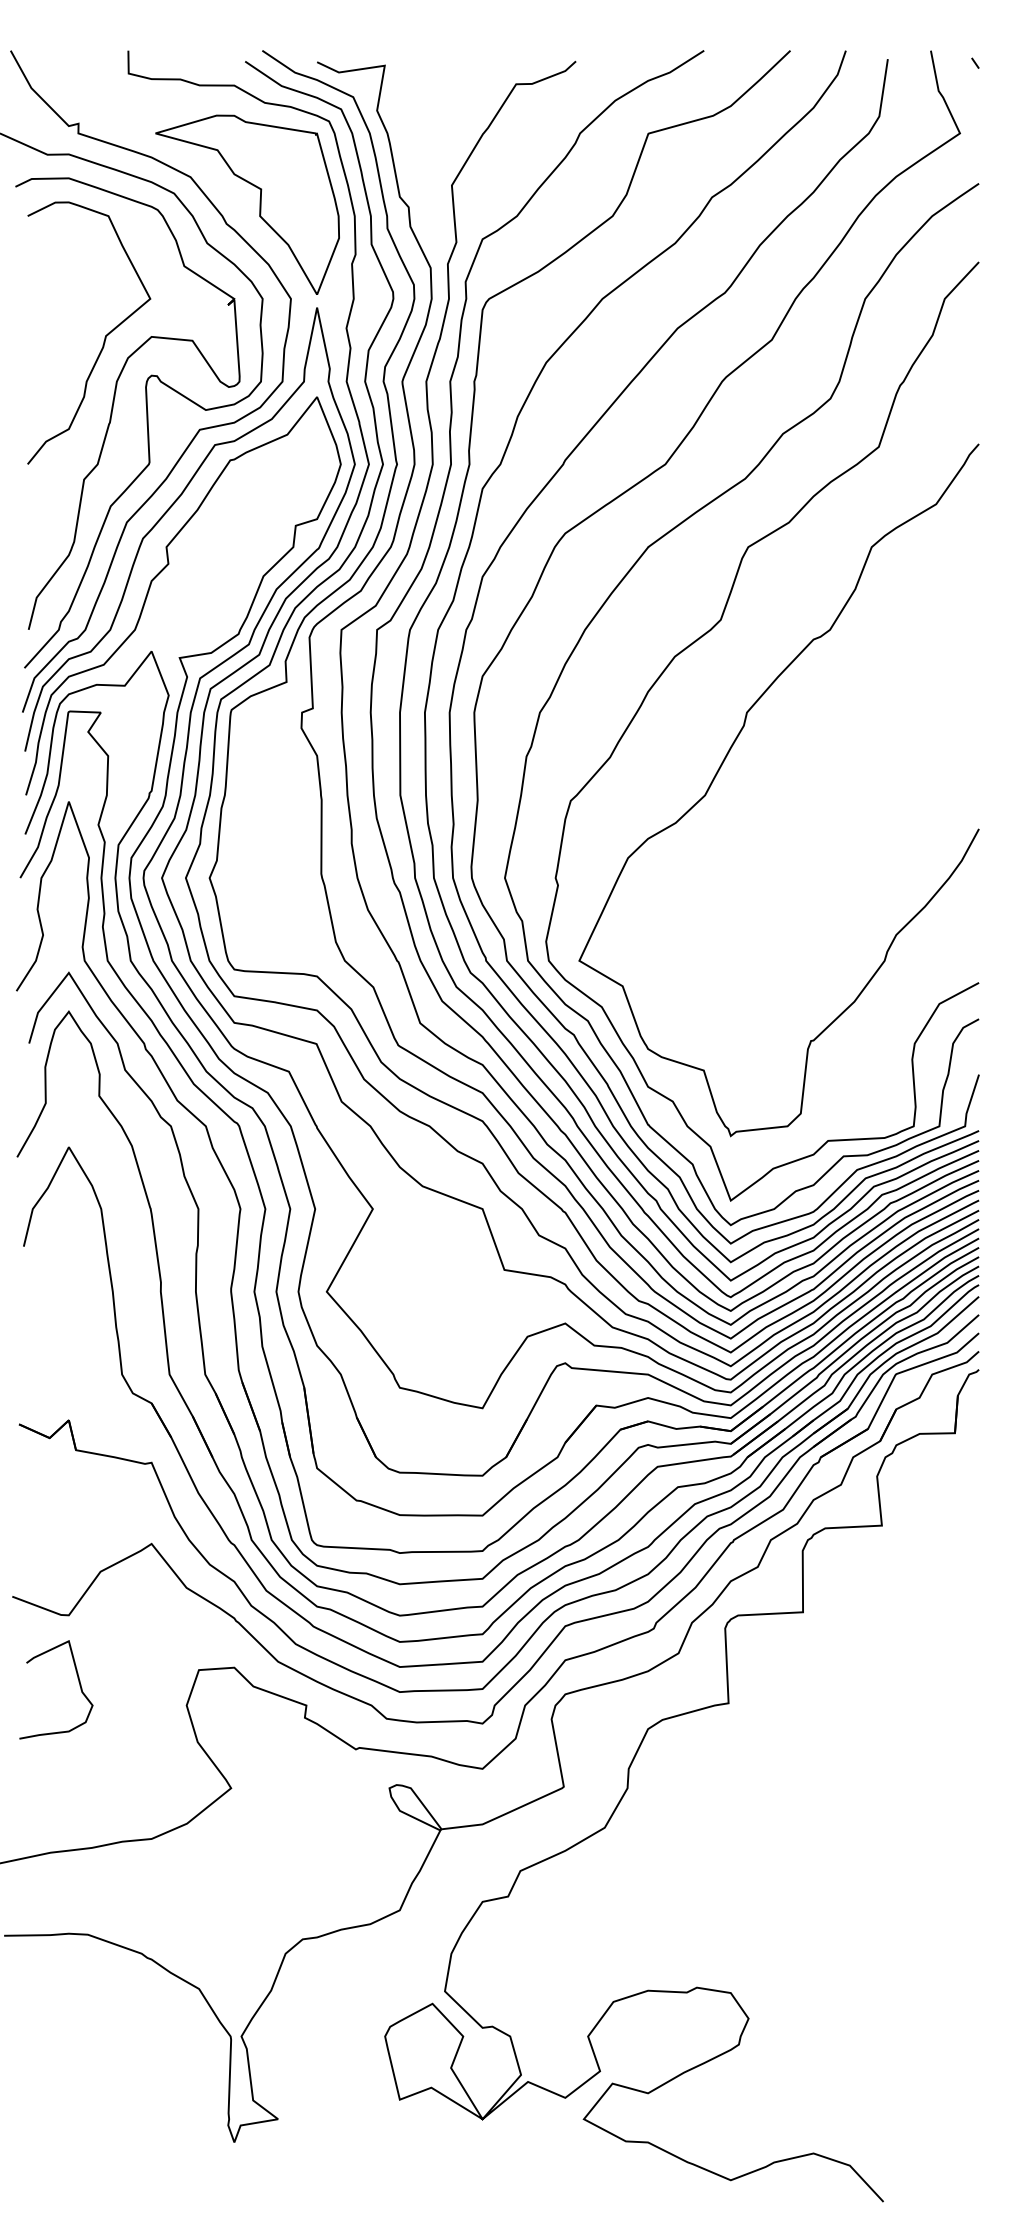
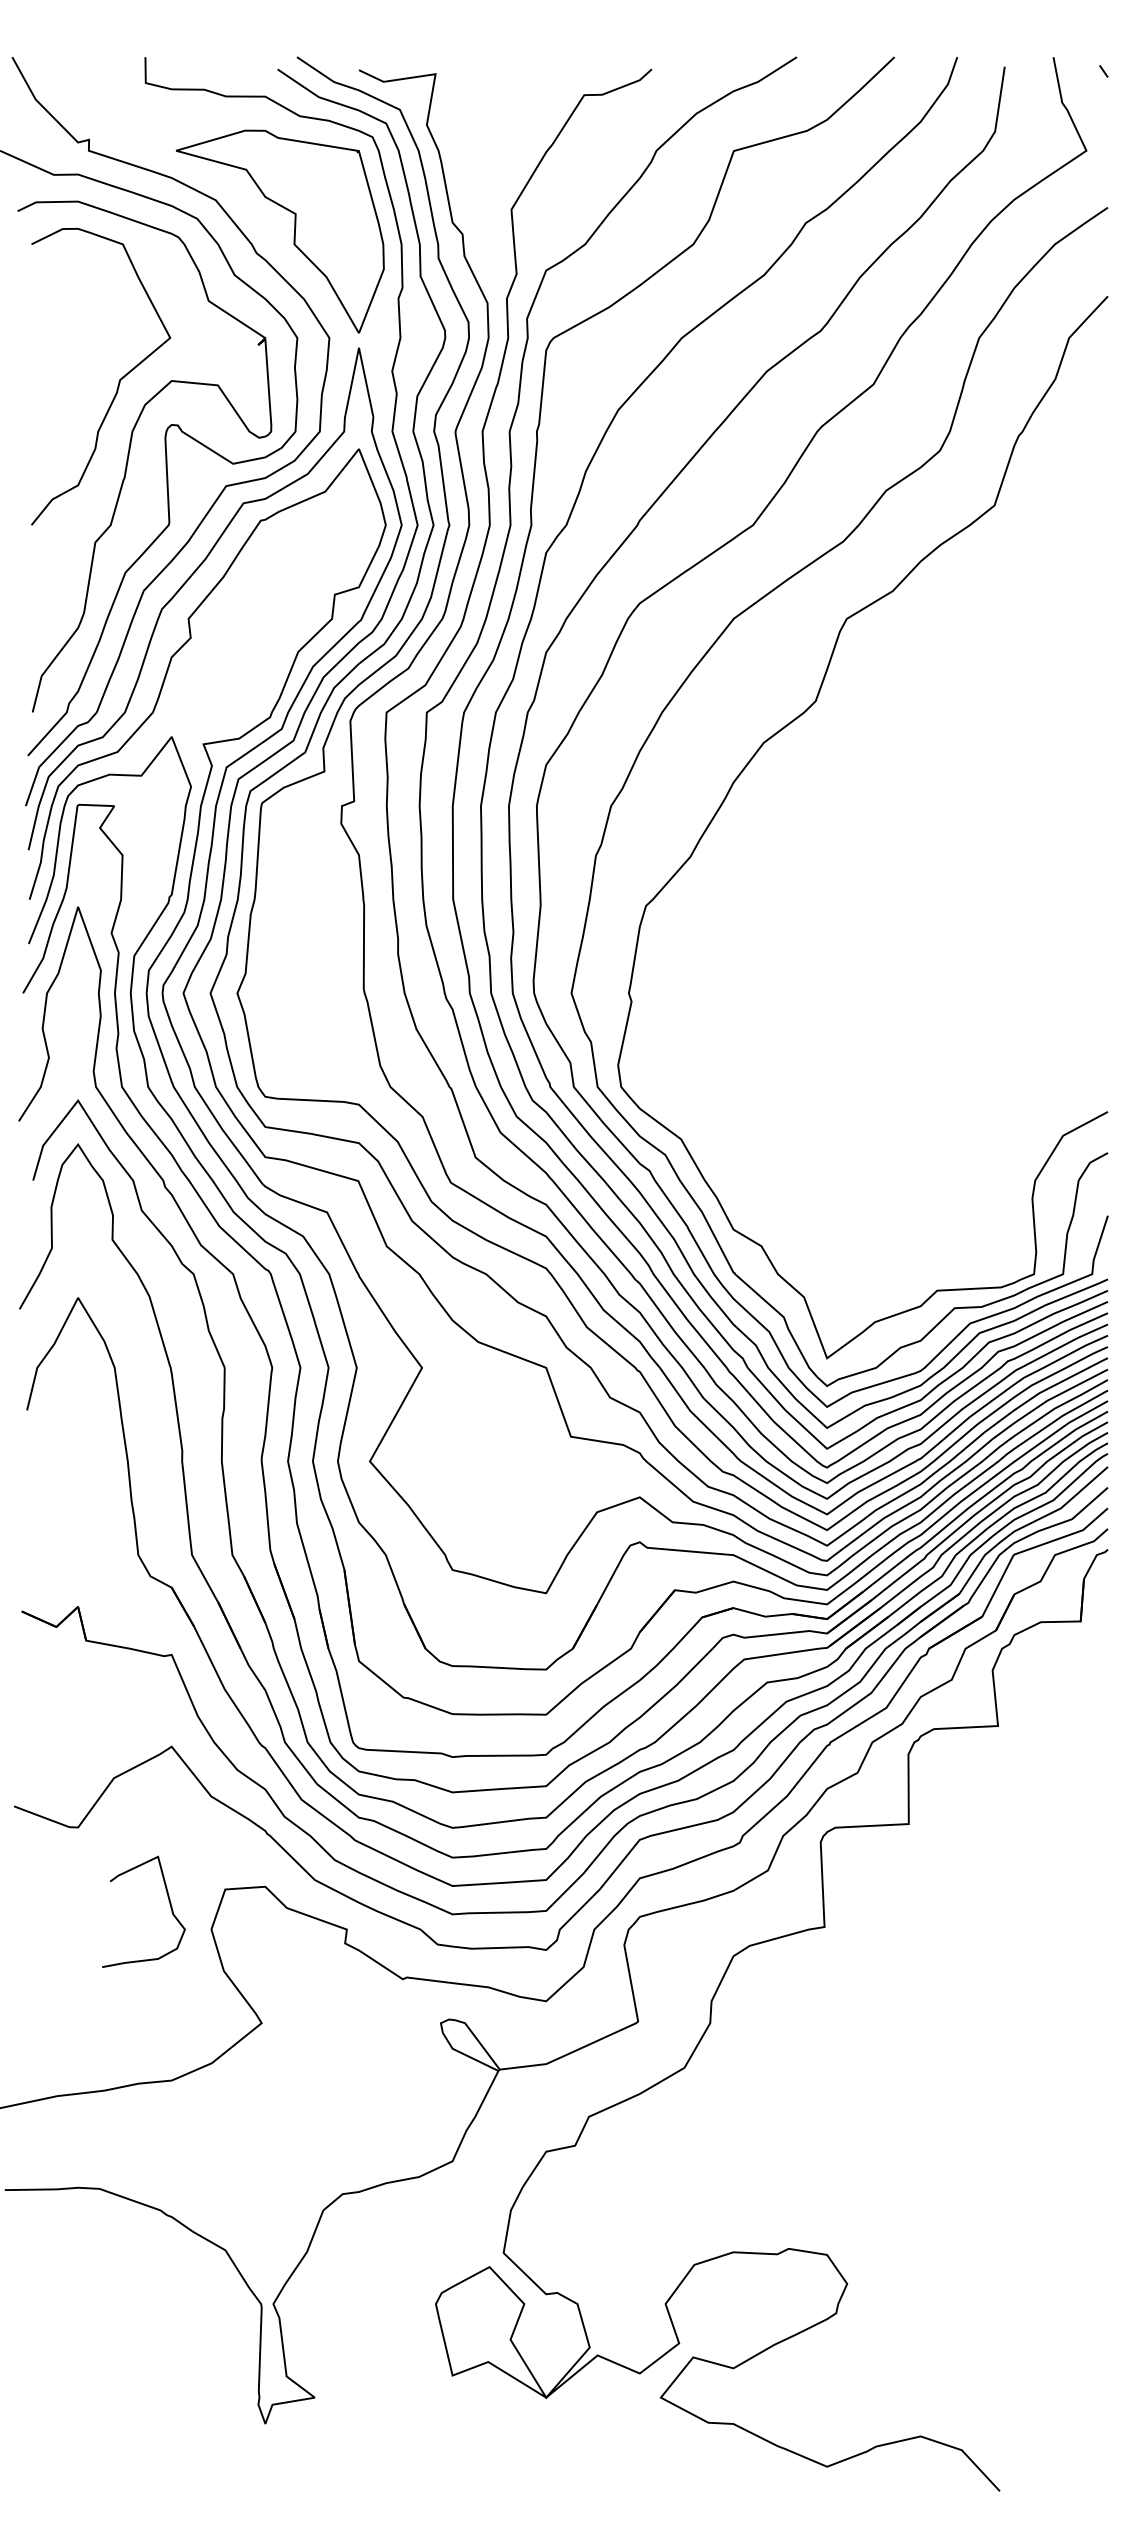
curve: (724, 762) -> (819, 862), removed
curve: (78, 1683) -> (169, 1904), moved

